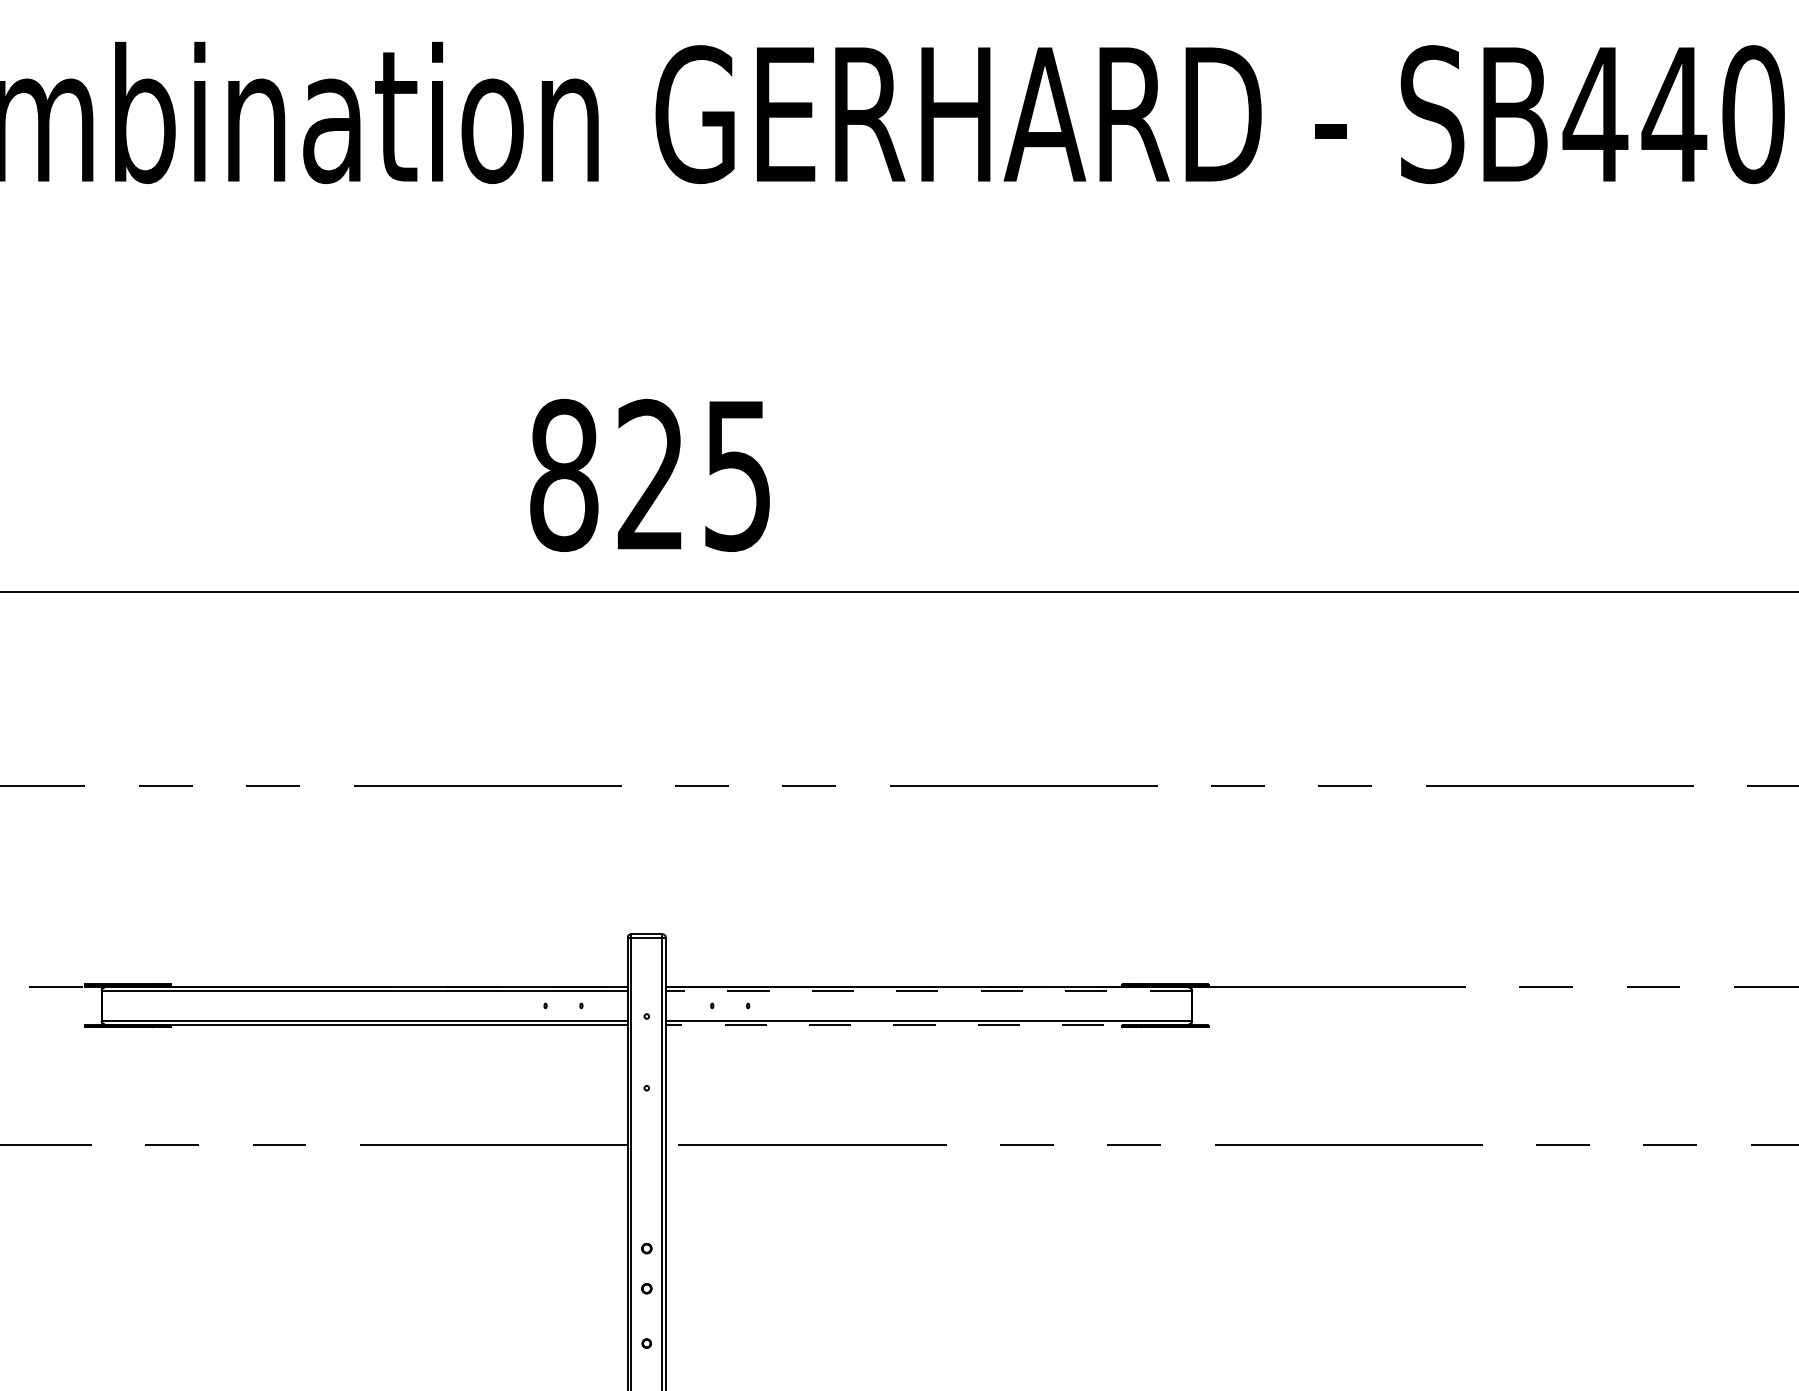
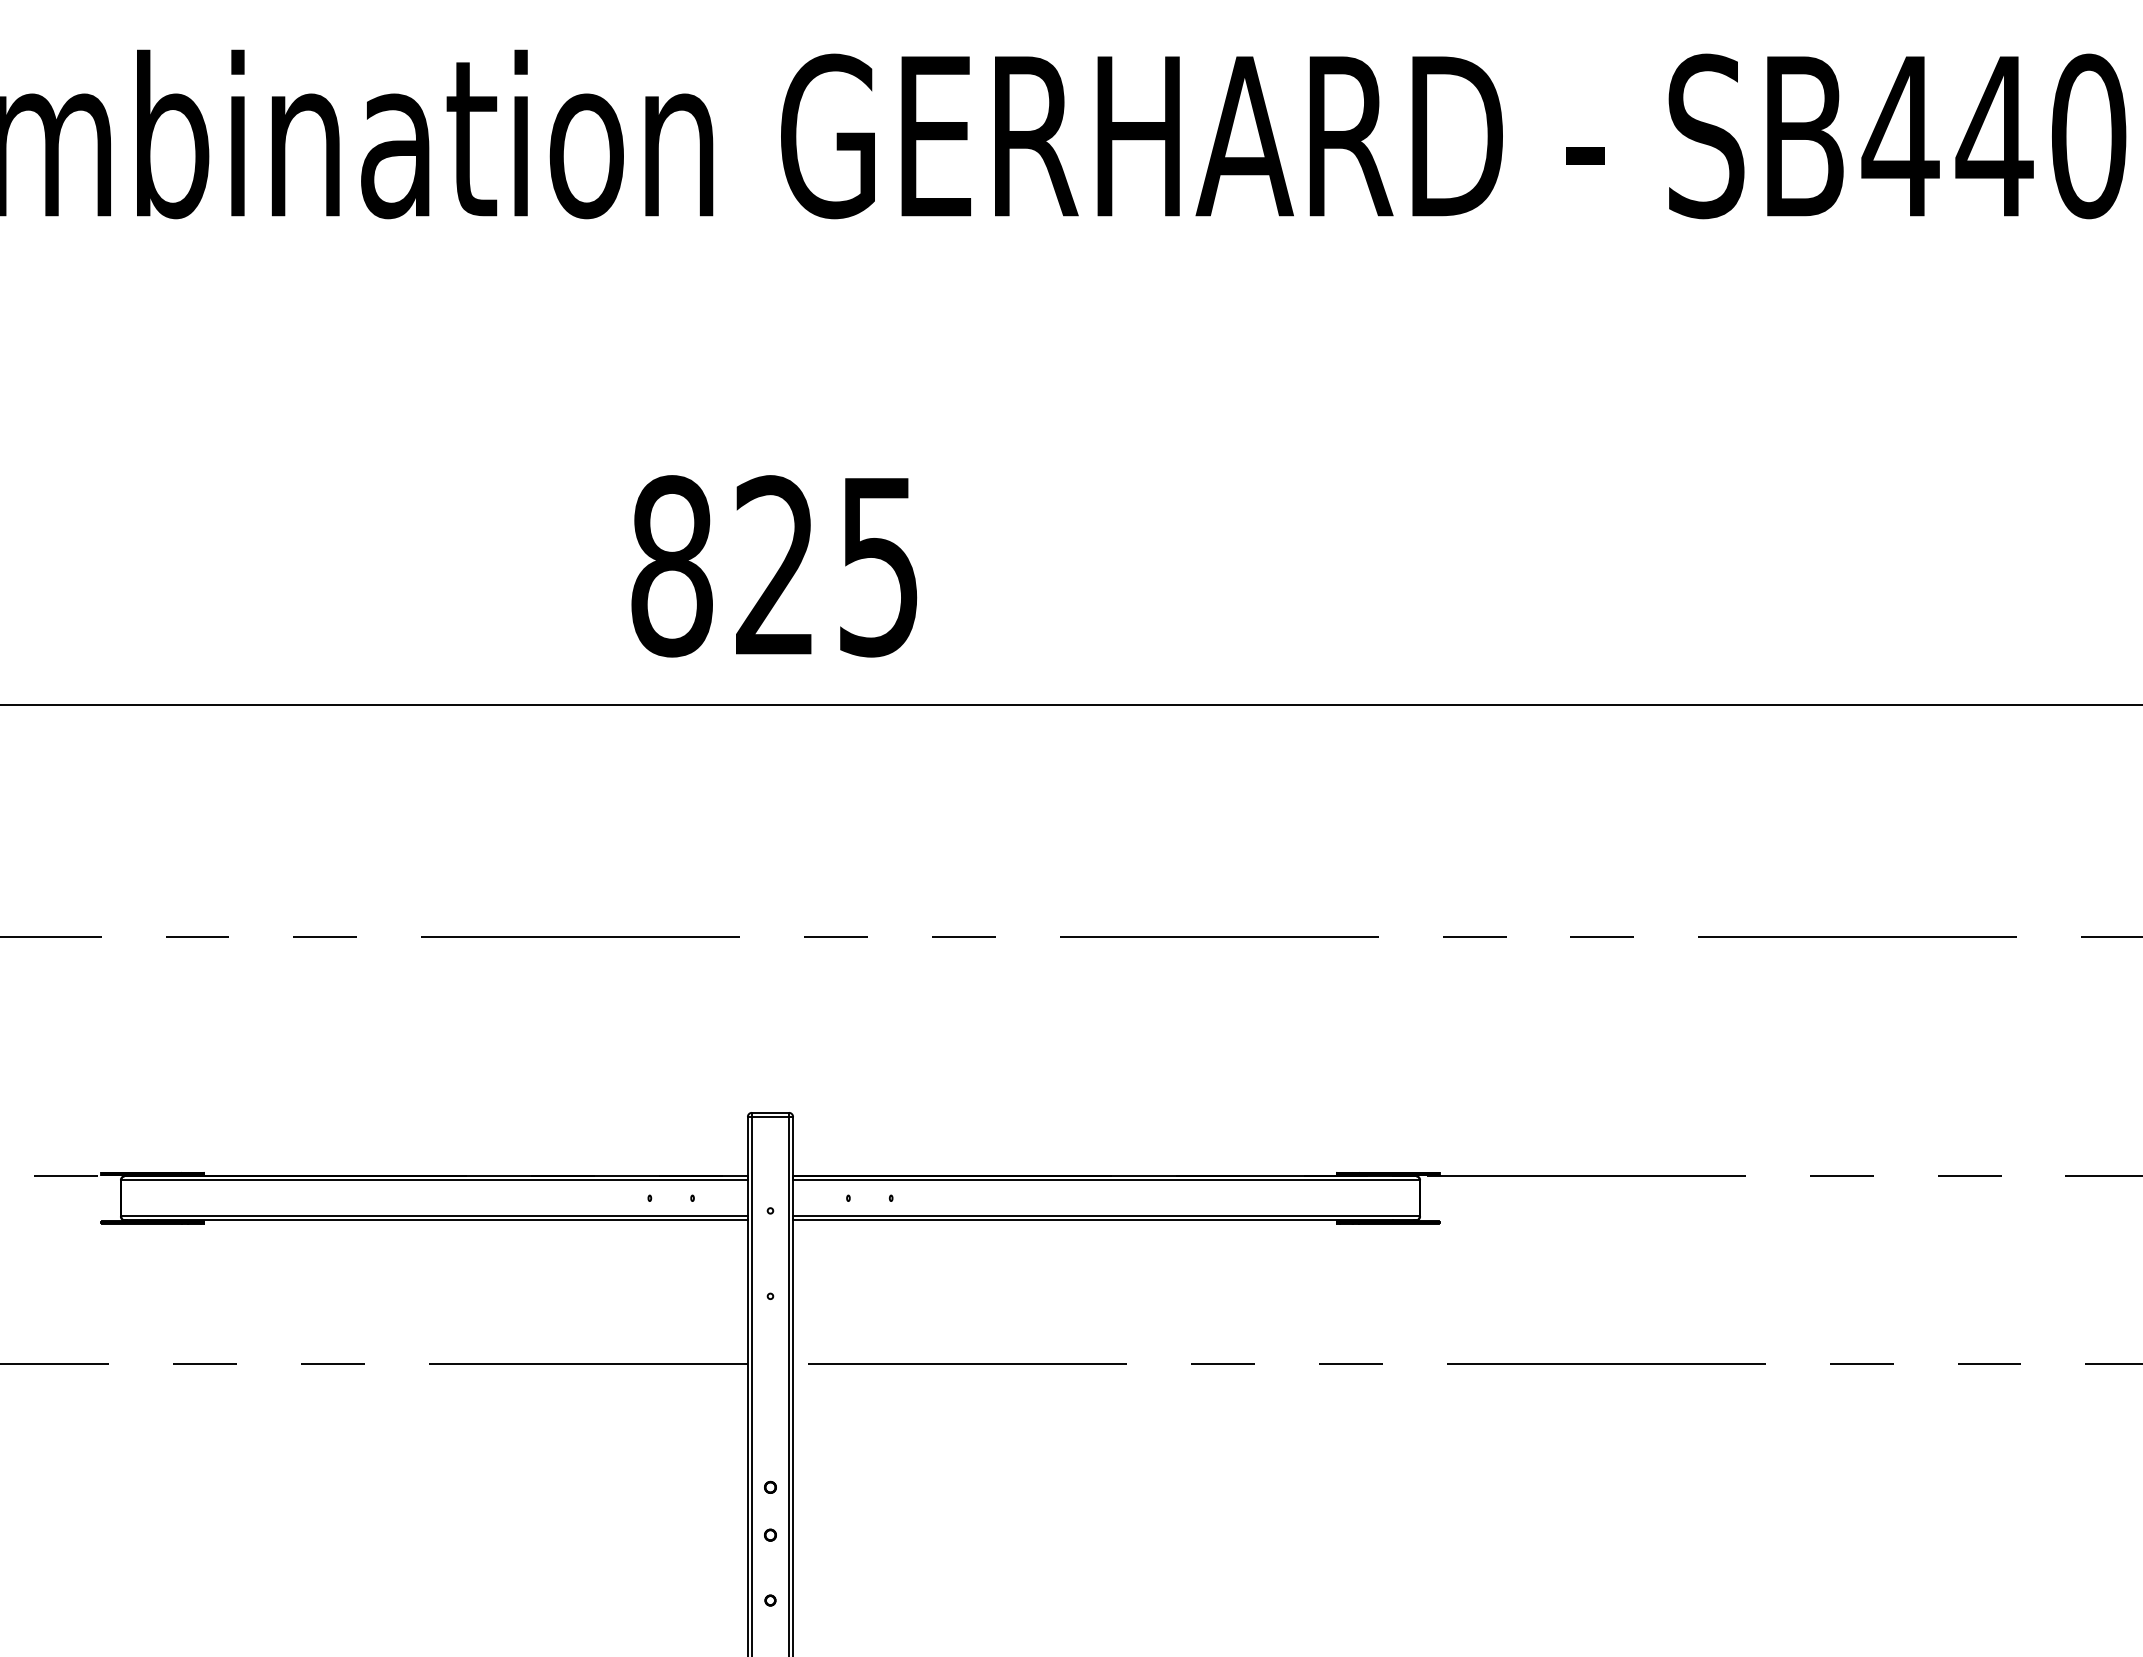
line: (928, 990) -> (1105, 1180), dashed -> solid
line: (927, 1024) -> (1104, 1220), dashed -> solid

